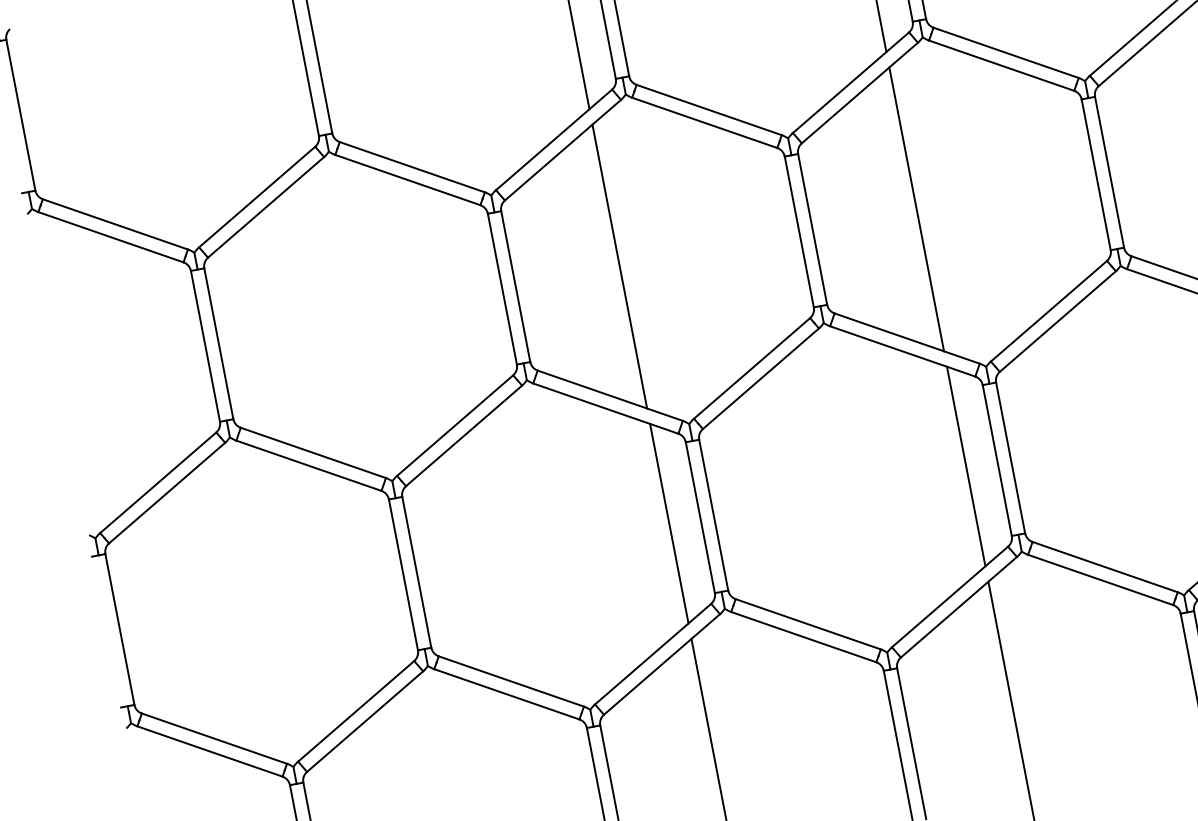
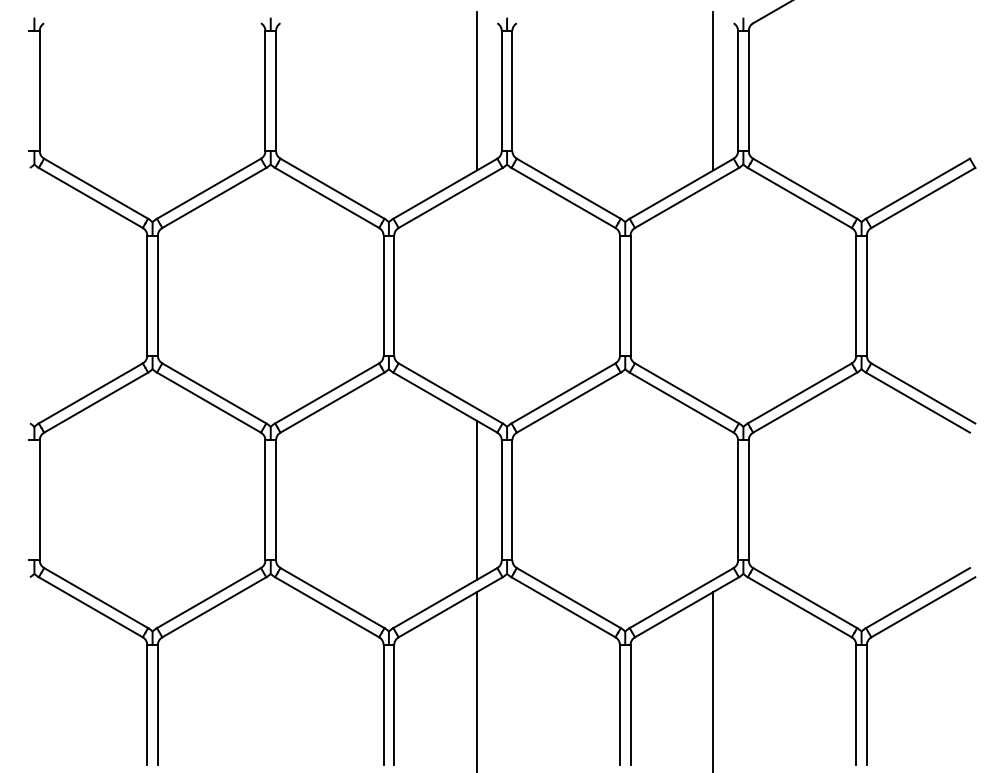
line: (916, 209) -> (713, 295), removed
line: (620, 266) -> (477, 295), removed
line: (966, 465) -> (713, 499), removed

